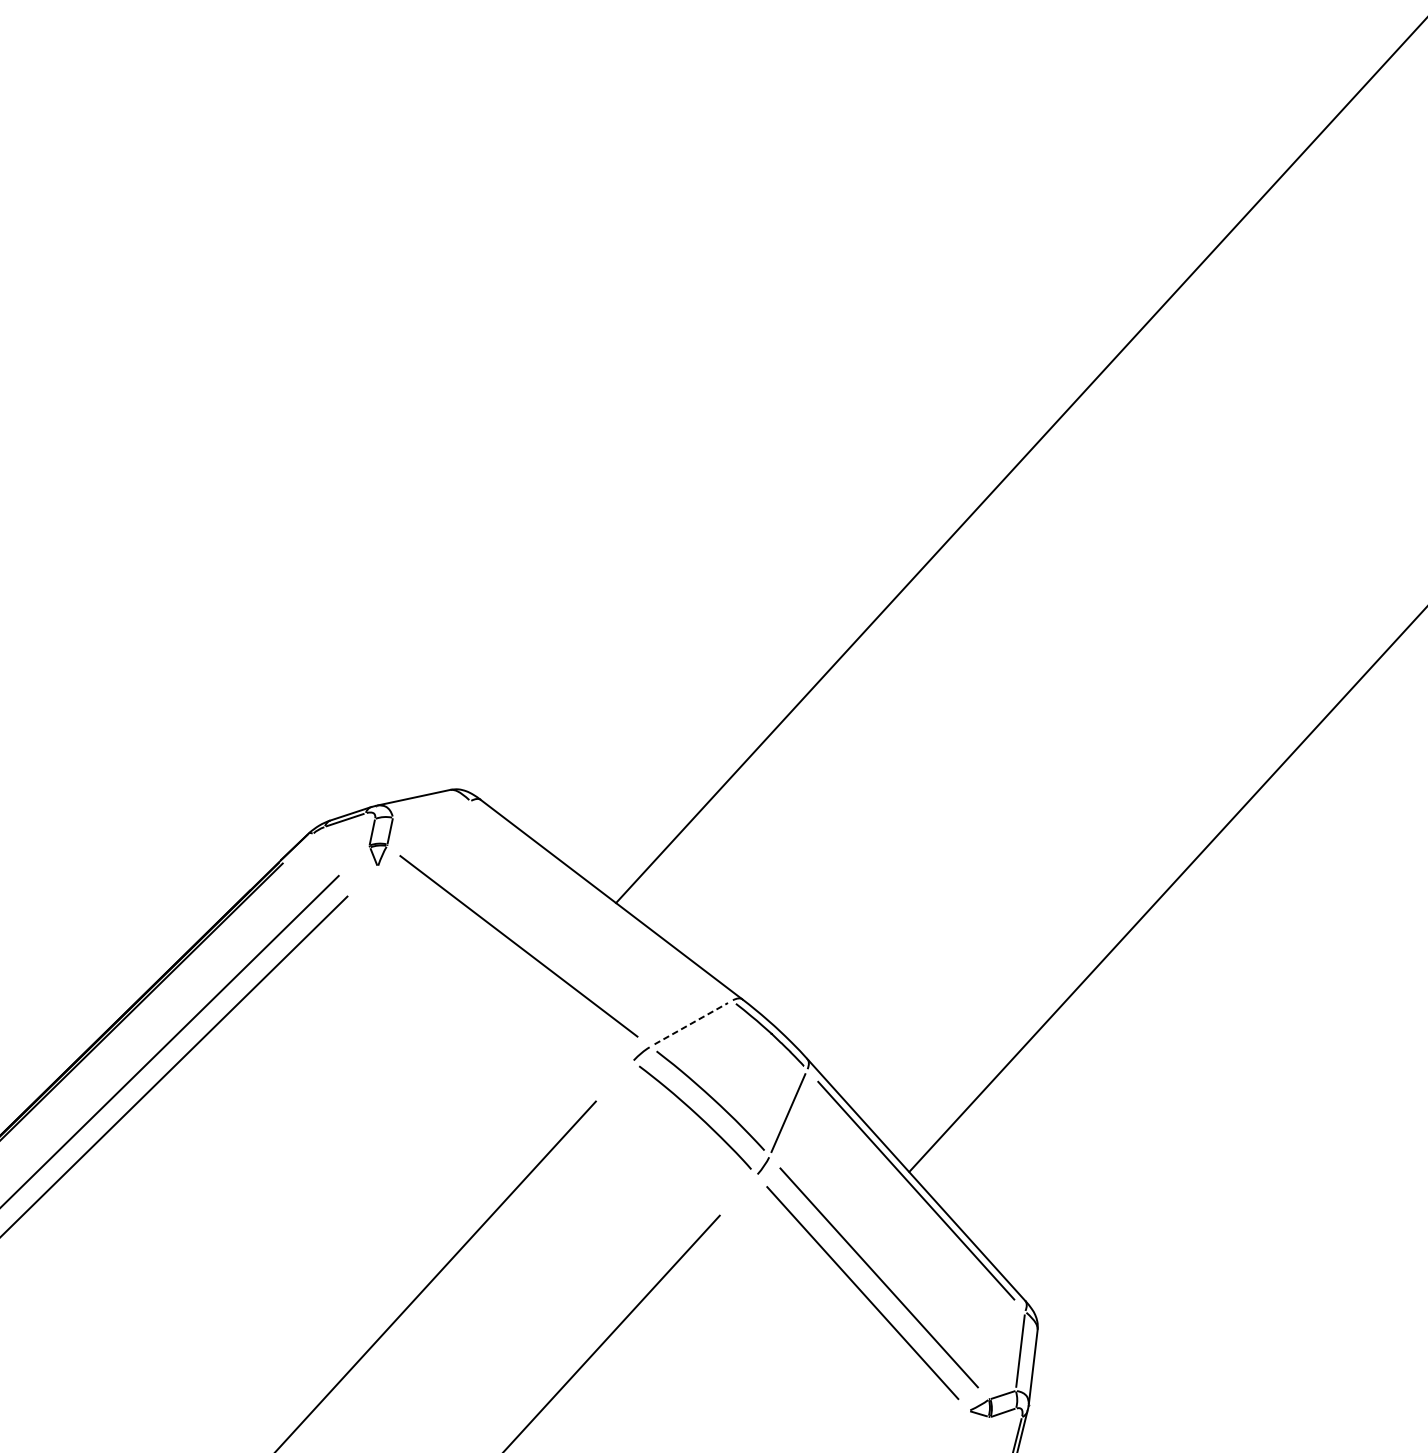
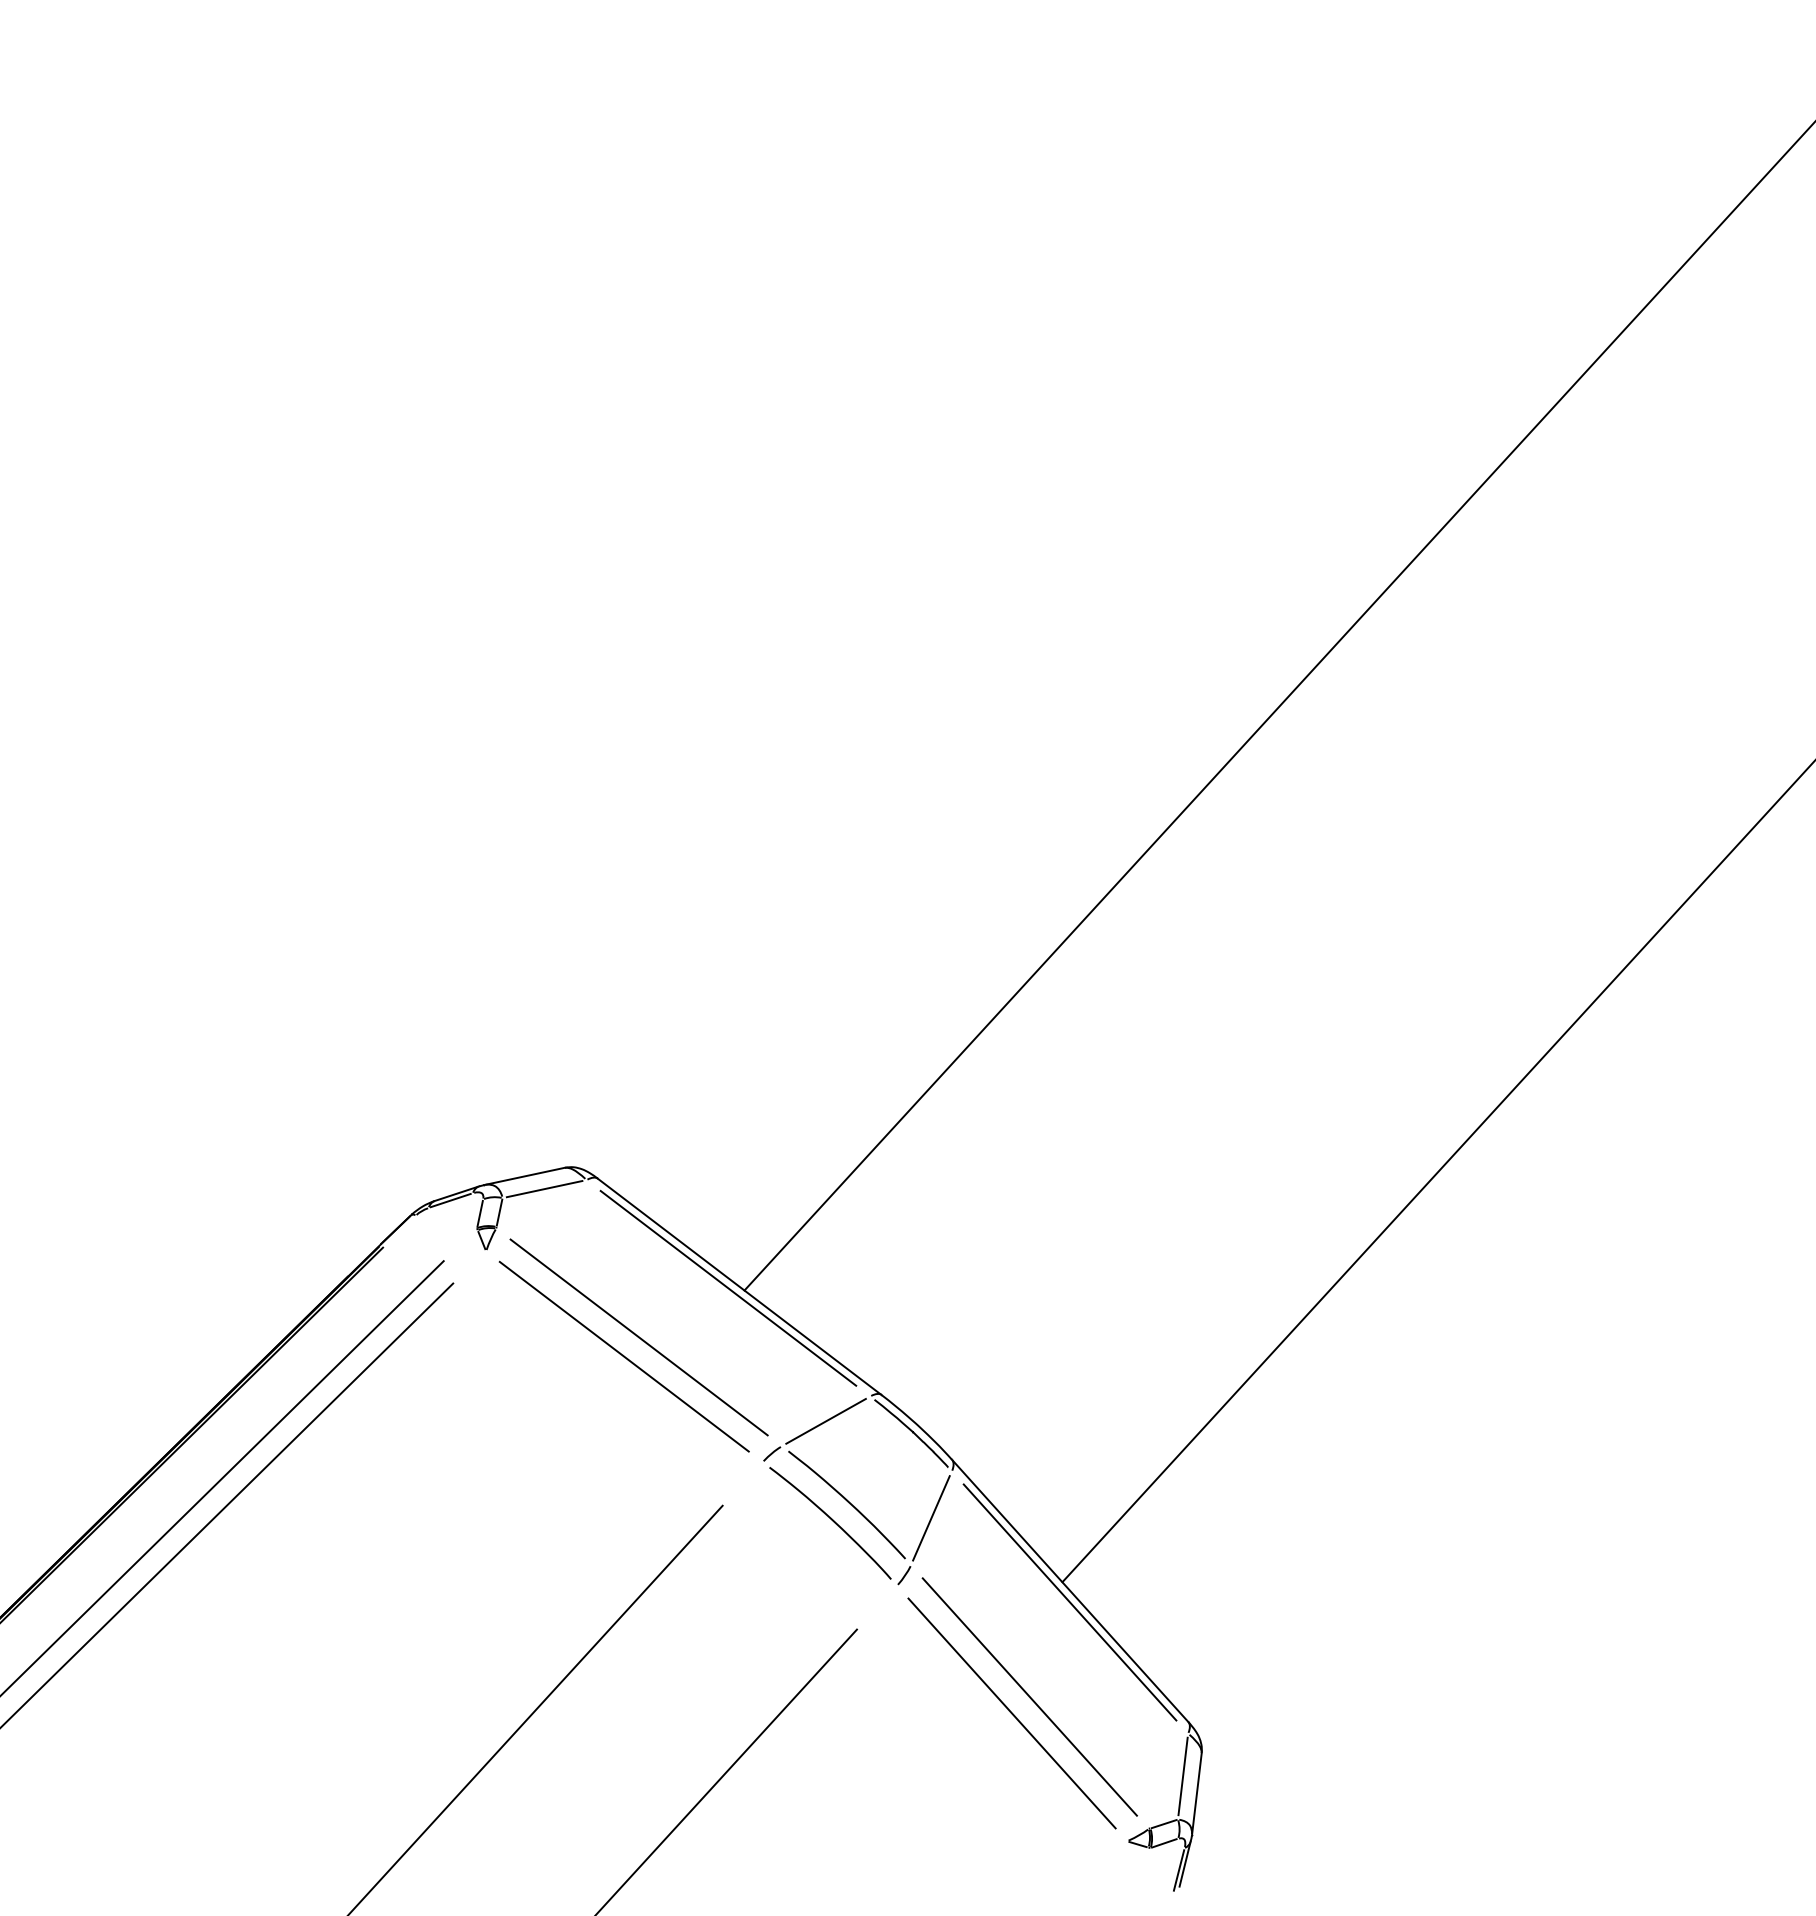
line: (431, 809) -> (544, 1189), added
line: (601, 901) -> (728, 1288), added
line: (504, 963) -> (623, 1356), added
line: (691, 1023) -> (826, 1421), dashed -> solid

